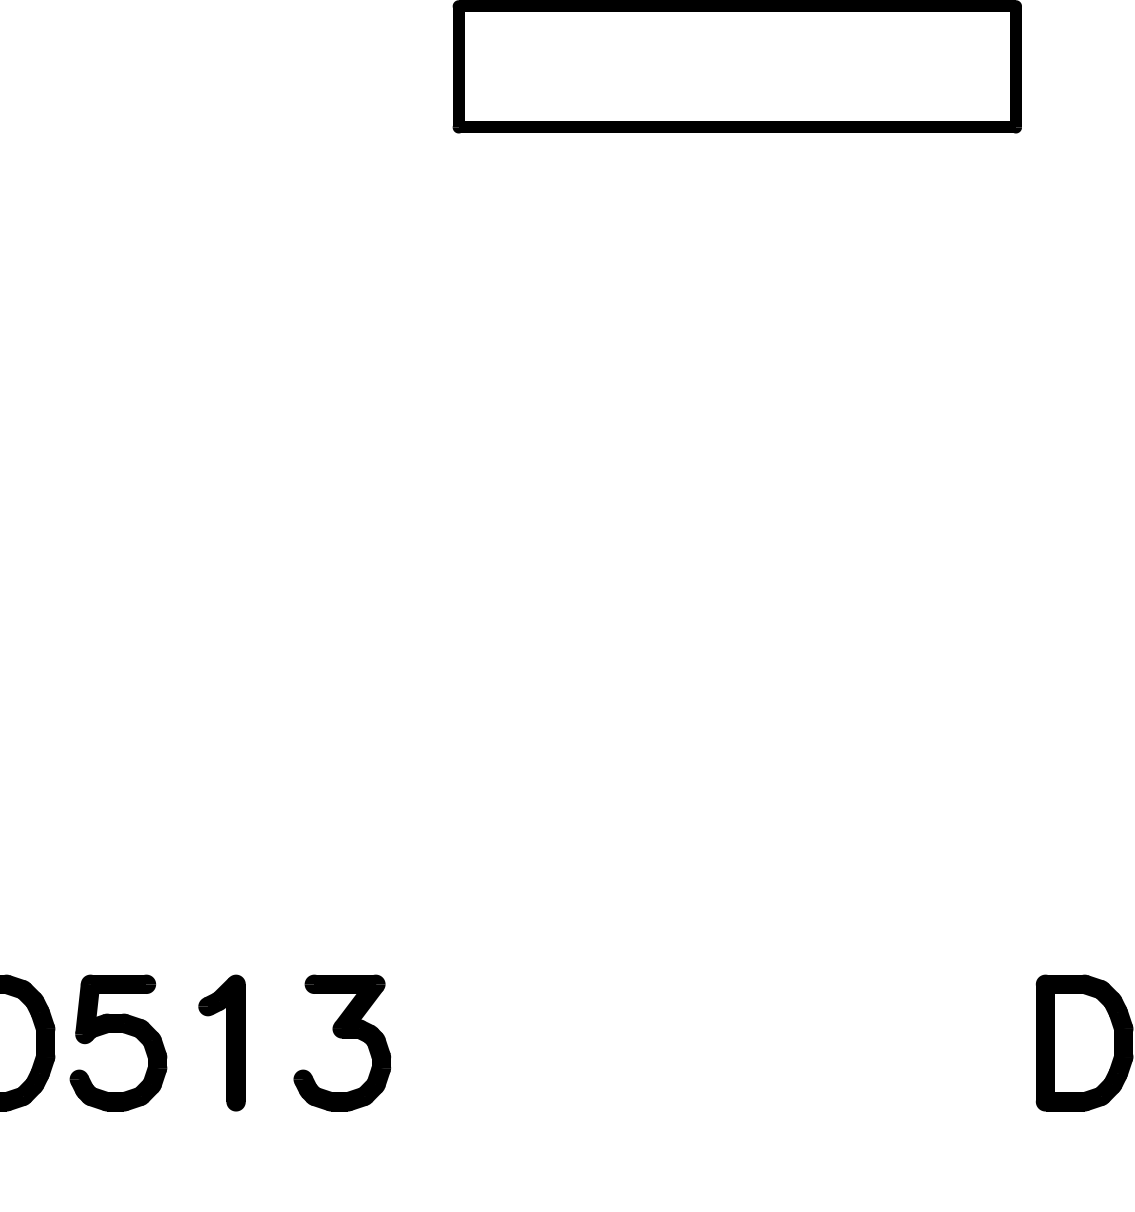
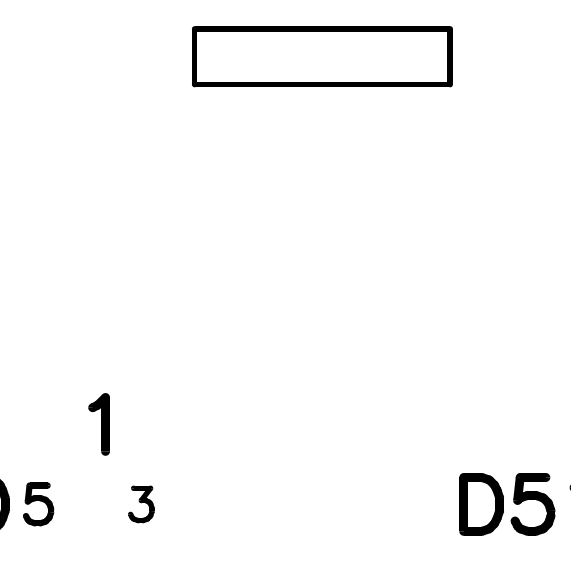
part: (118, 1043) -> (38, 504), size x0.7
part: (220, 1043) -> (98, 424), moved
part: (342, 1043) -> (141, 504), size x0.6

